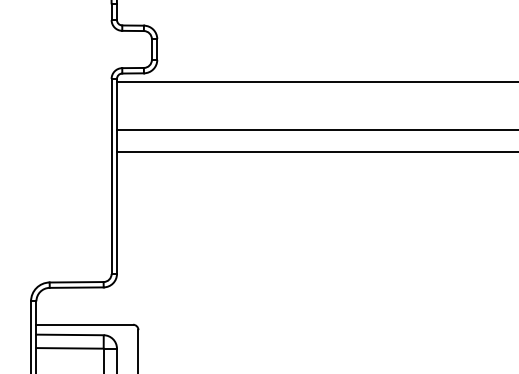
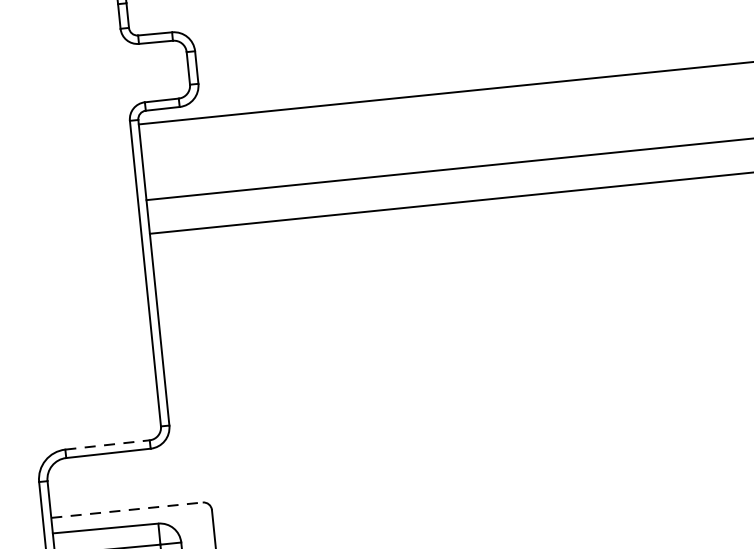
line: (76, 282) -> (107, 445), solid -> dashed
line: (85, 324) -> (128, 509), solid -> dashed

